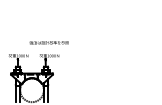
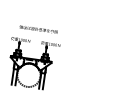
text: (48, 42) -> (38, 29), moved

